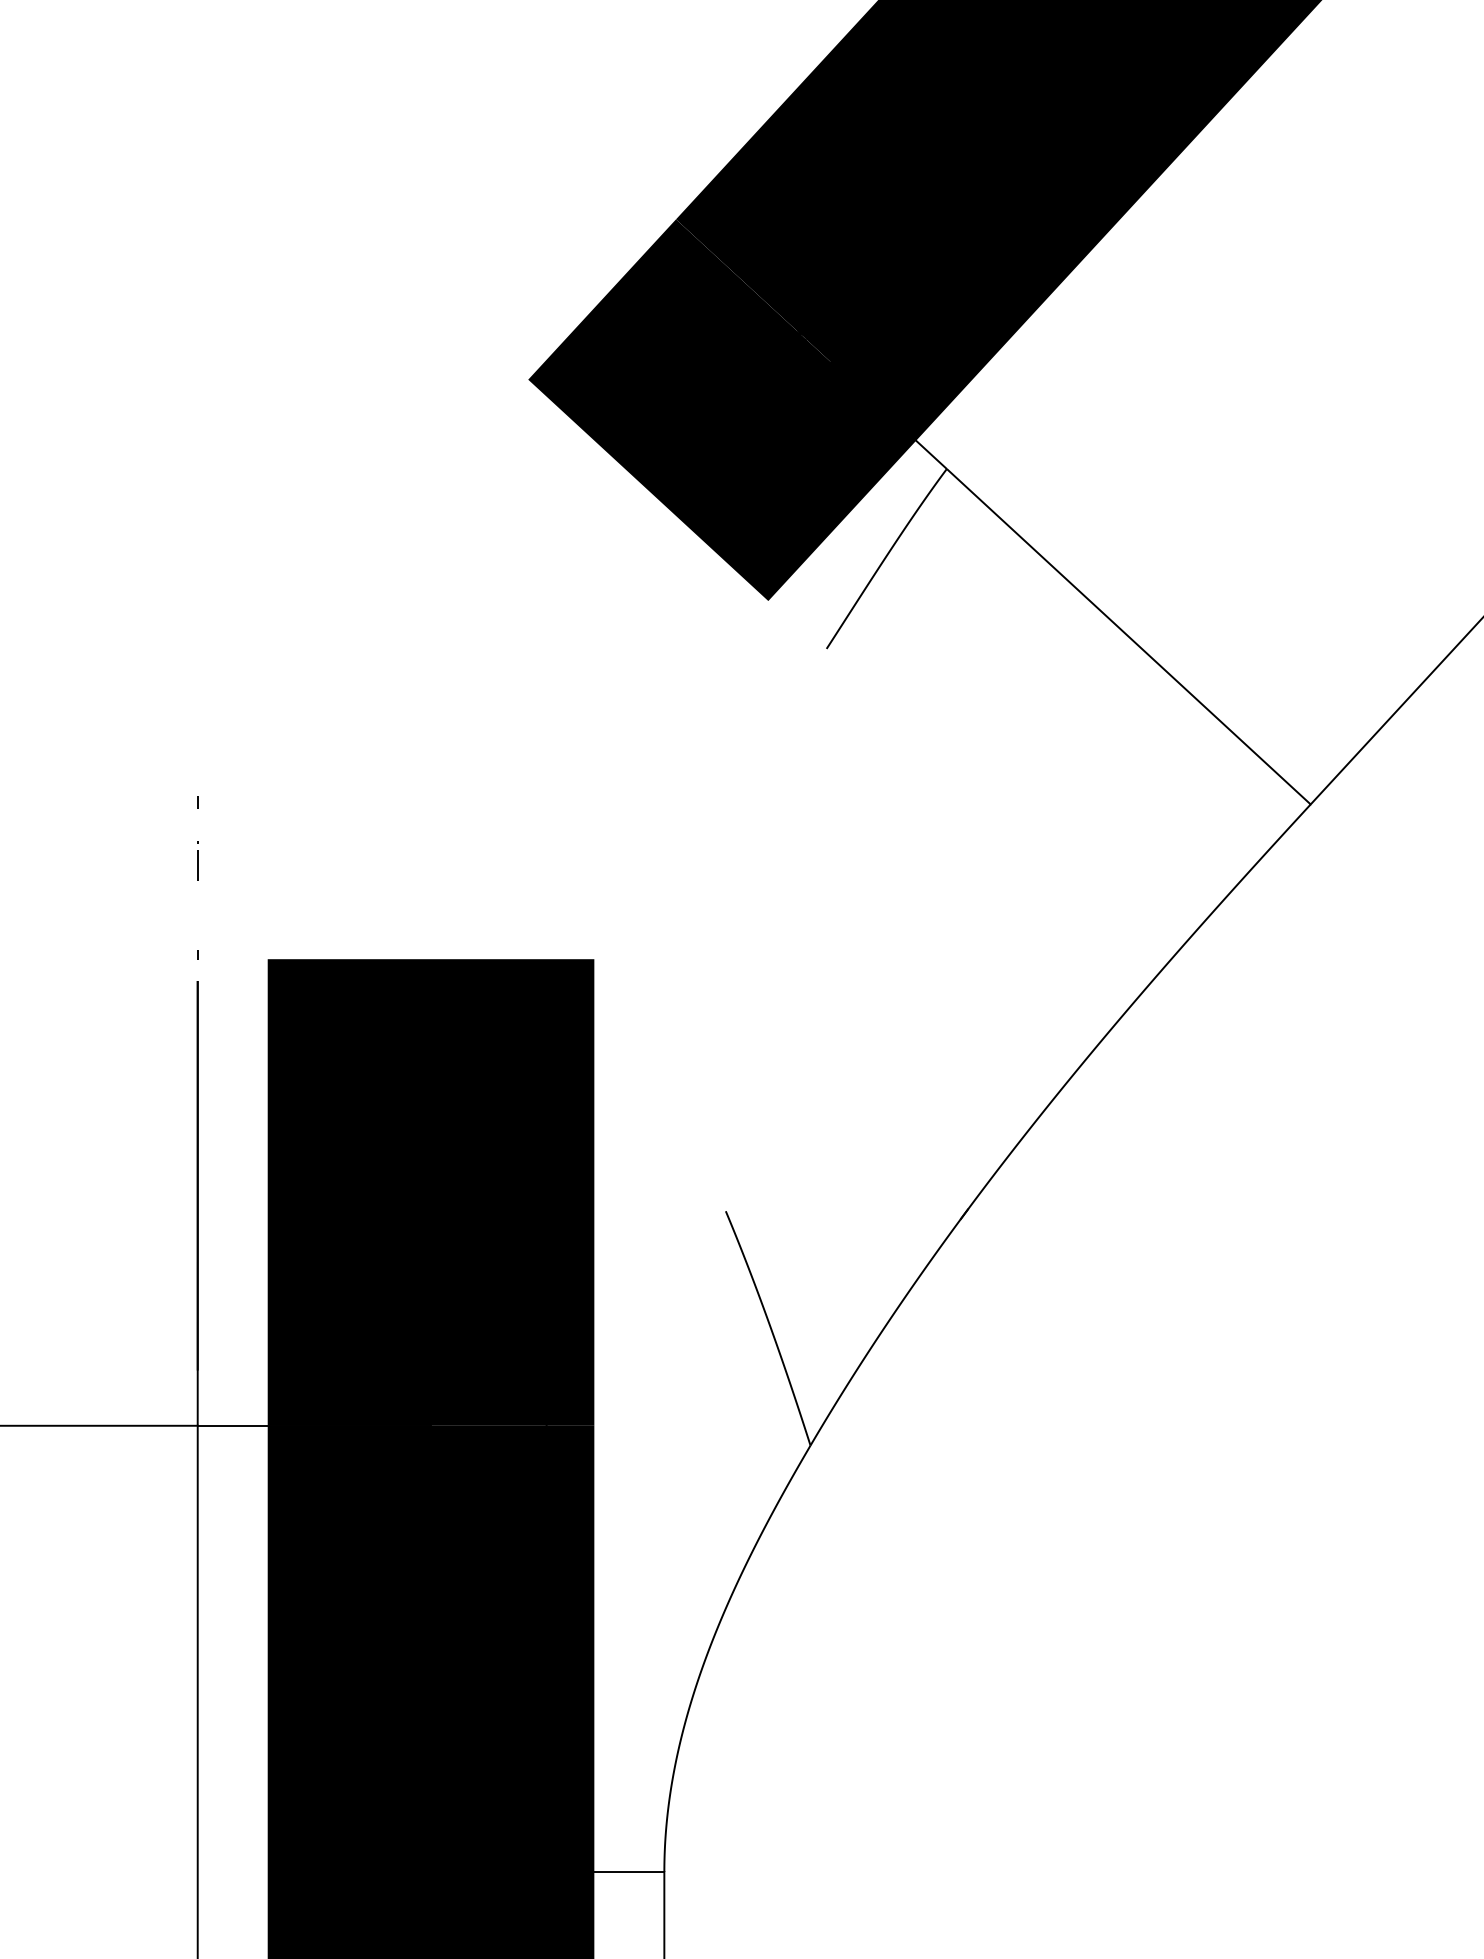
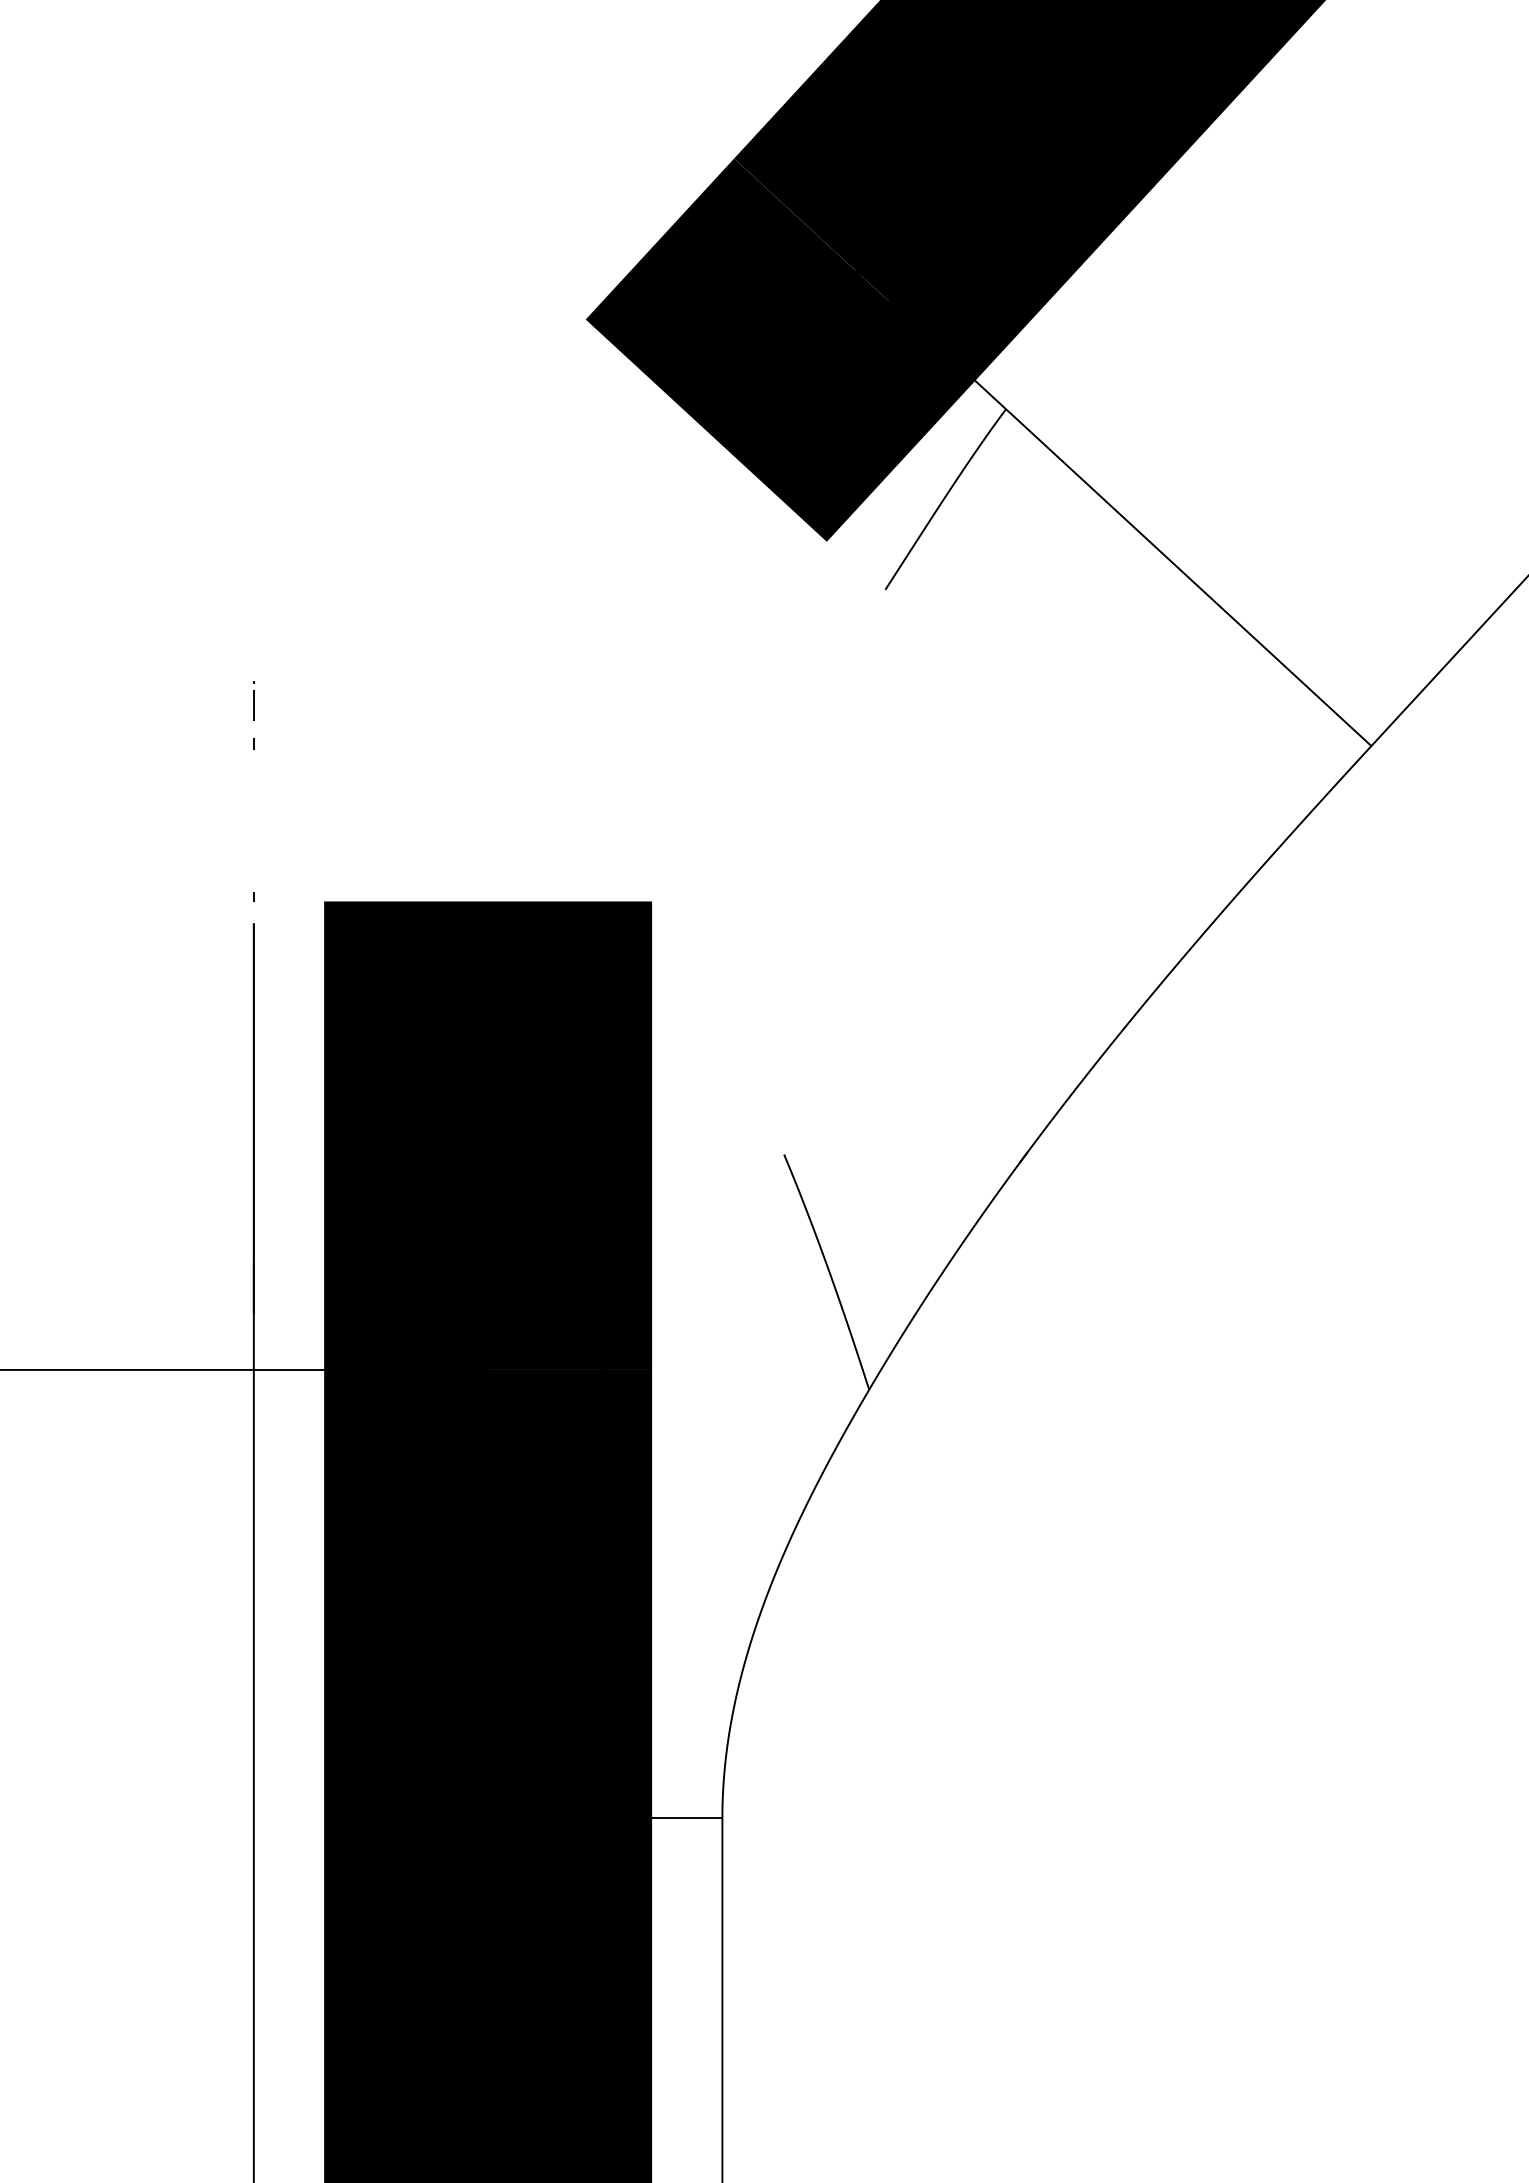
line: (197, 860) -> (253, 700), moved

